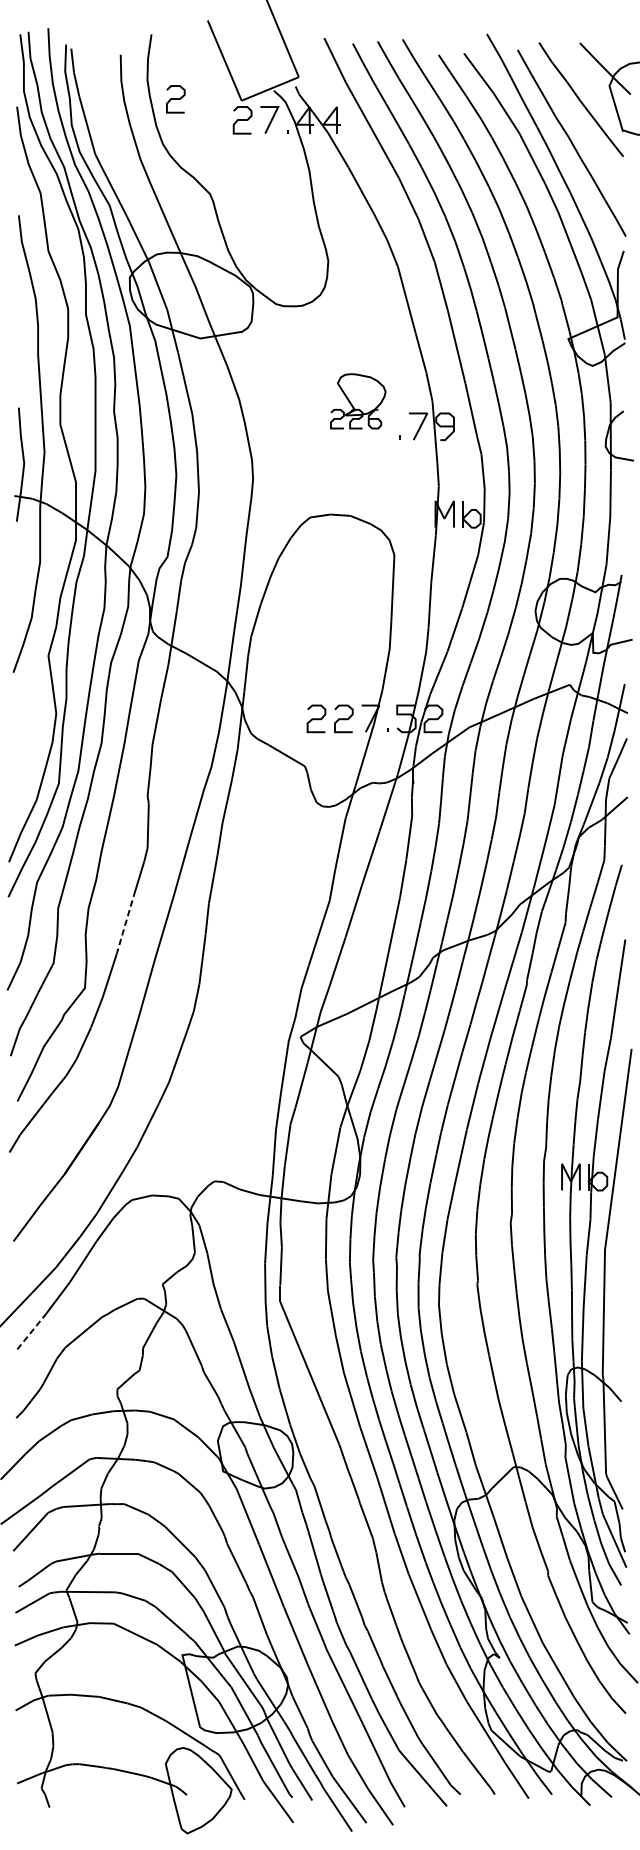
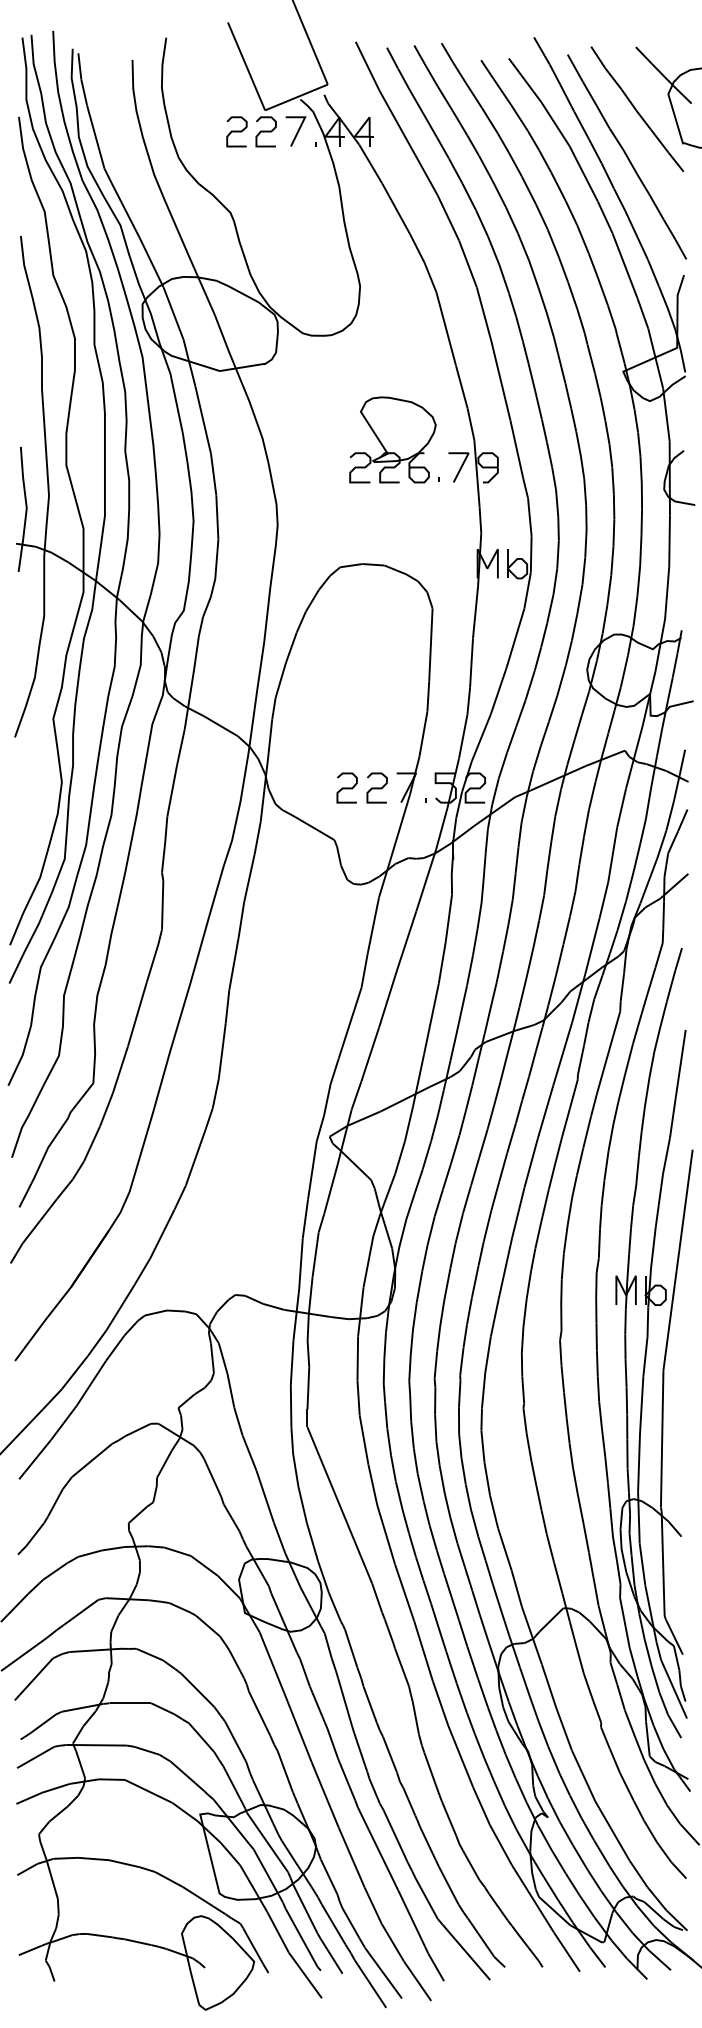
curve: (175, 99) -> (236, 131), moved
part: (357, 400) -> (392, 439), size x1.43
line: (125, 925) -> (137, 1014), dashed -> solid
line: (32, 1331) -> (35, 1459), dashed -> solid

